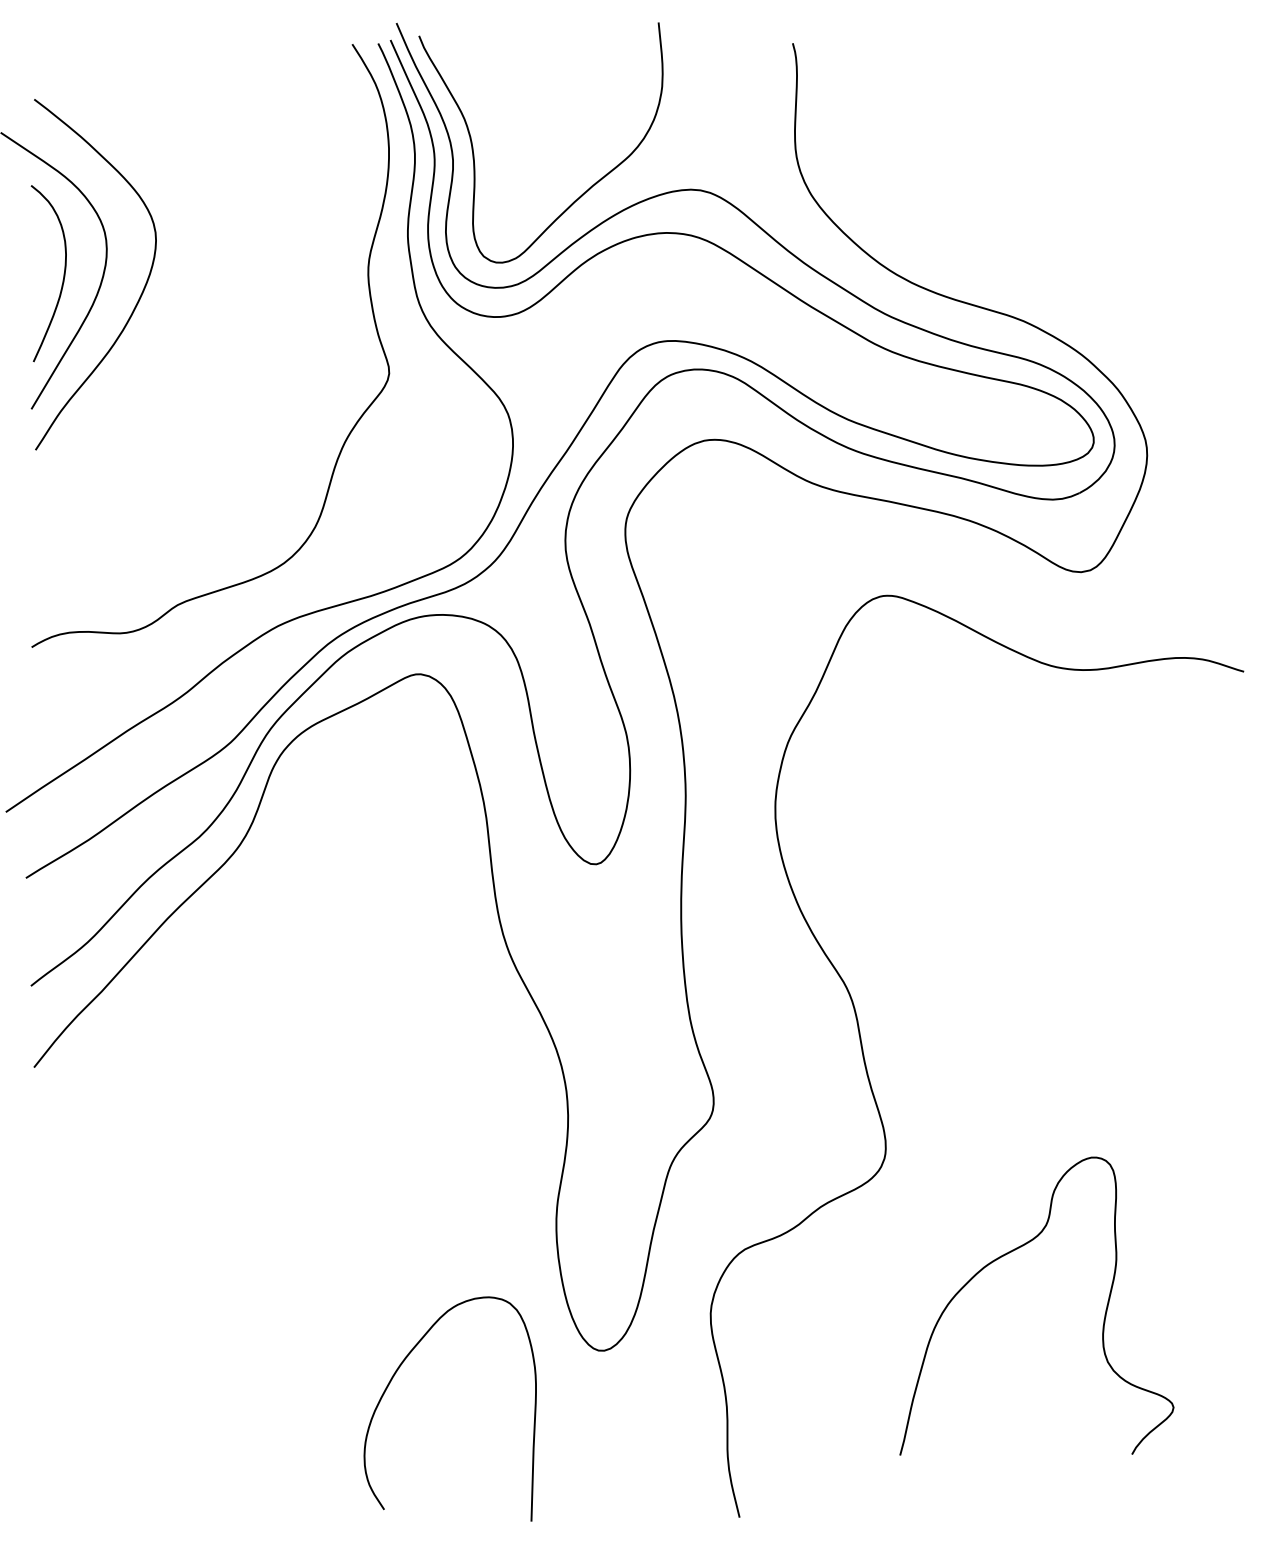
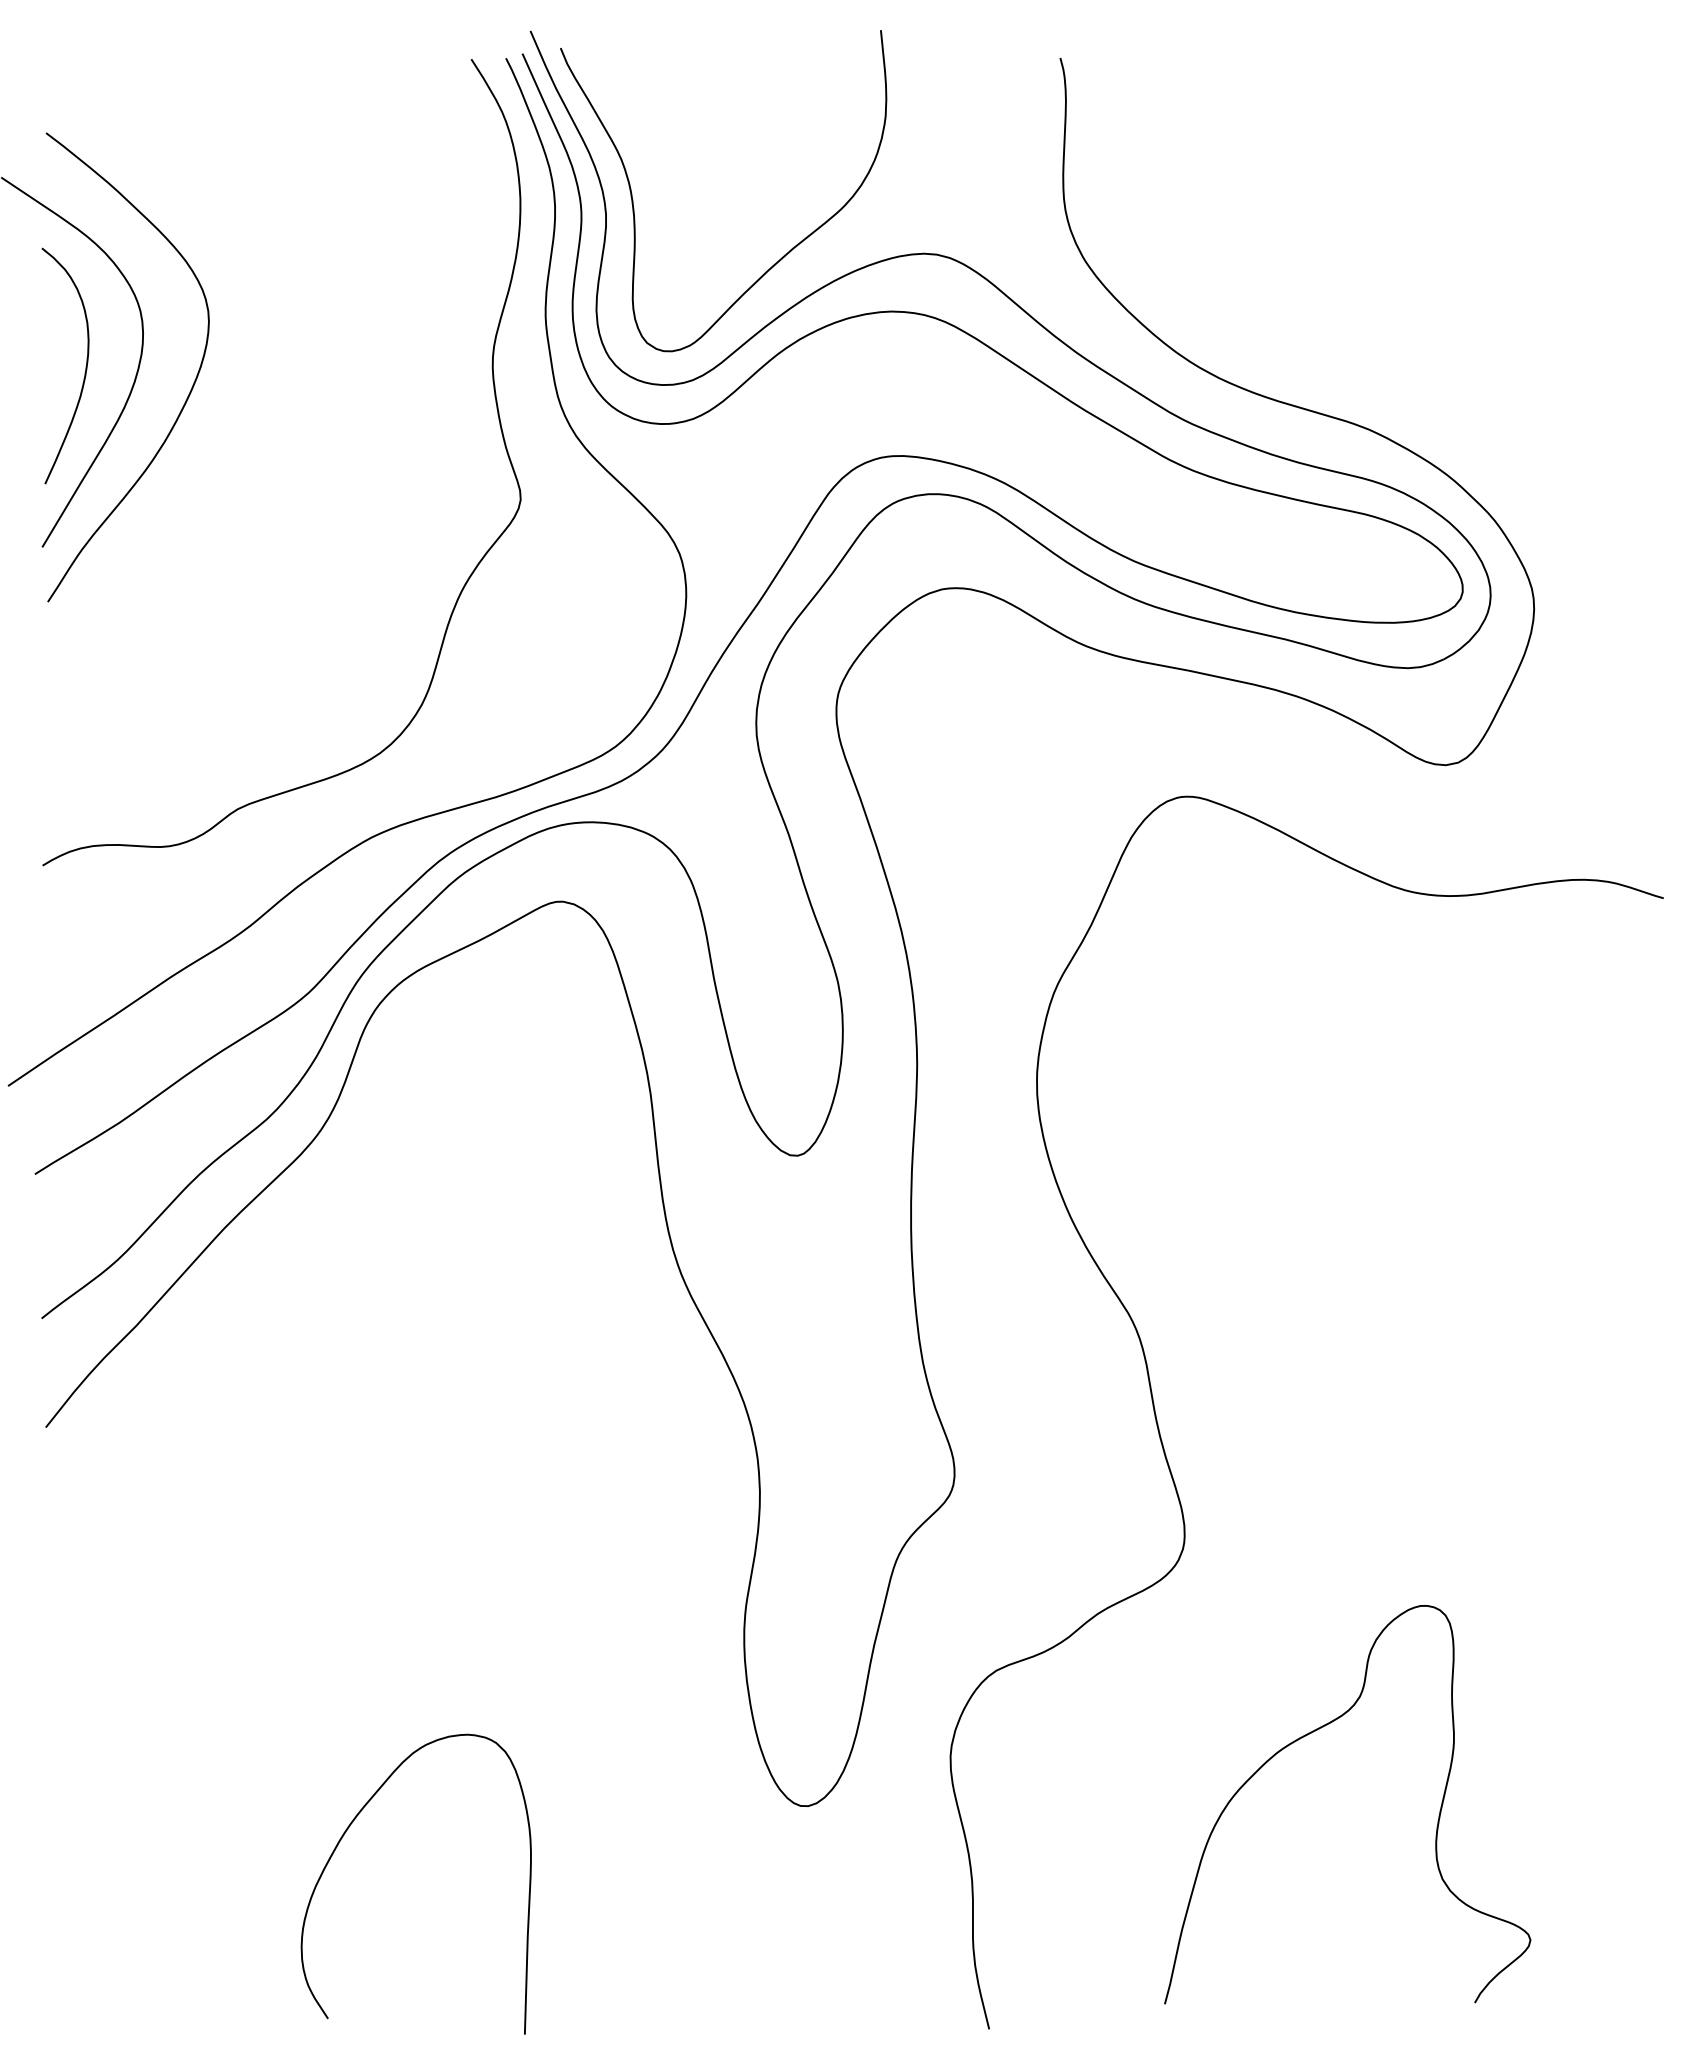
curve: (1009, 1253) -> (1311, 1733), moved
curve: (394, 1376) -> (341, 1840), moved

